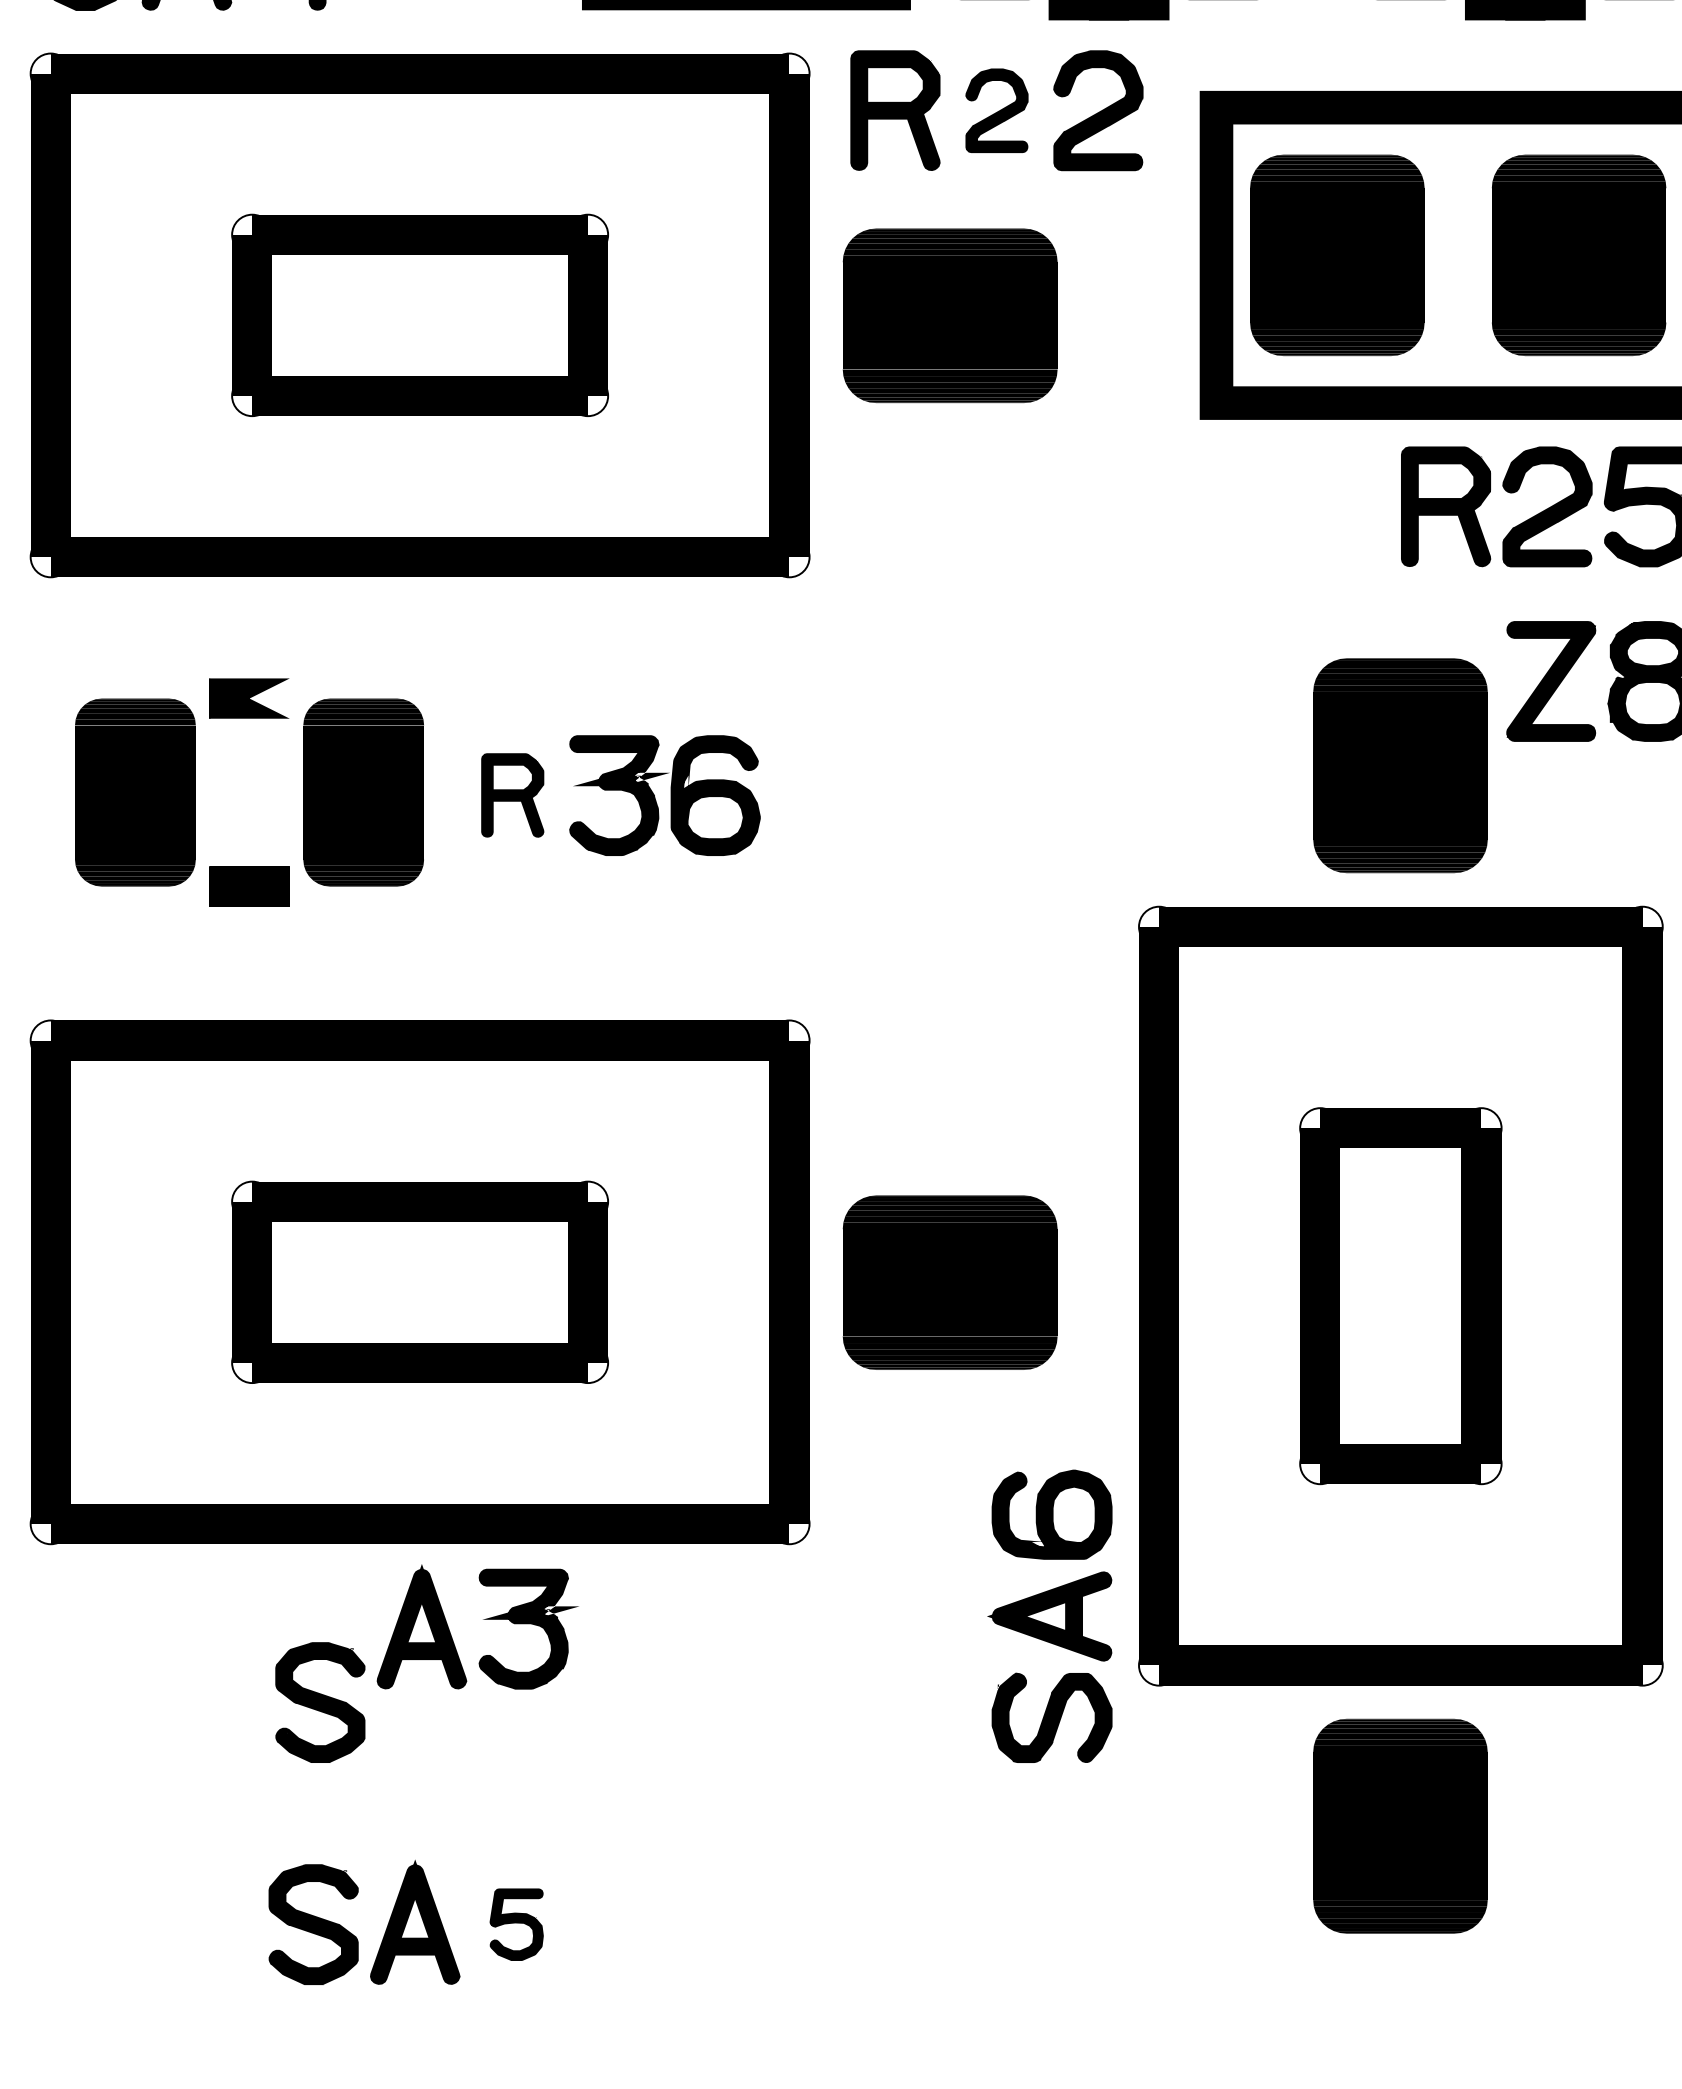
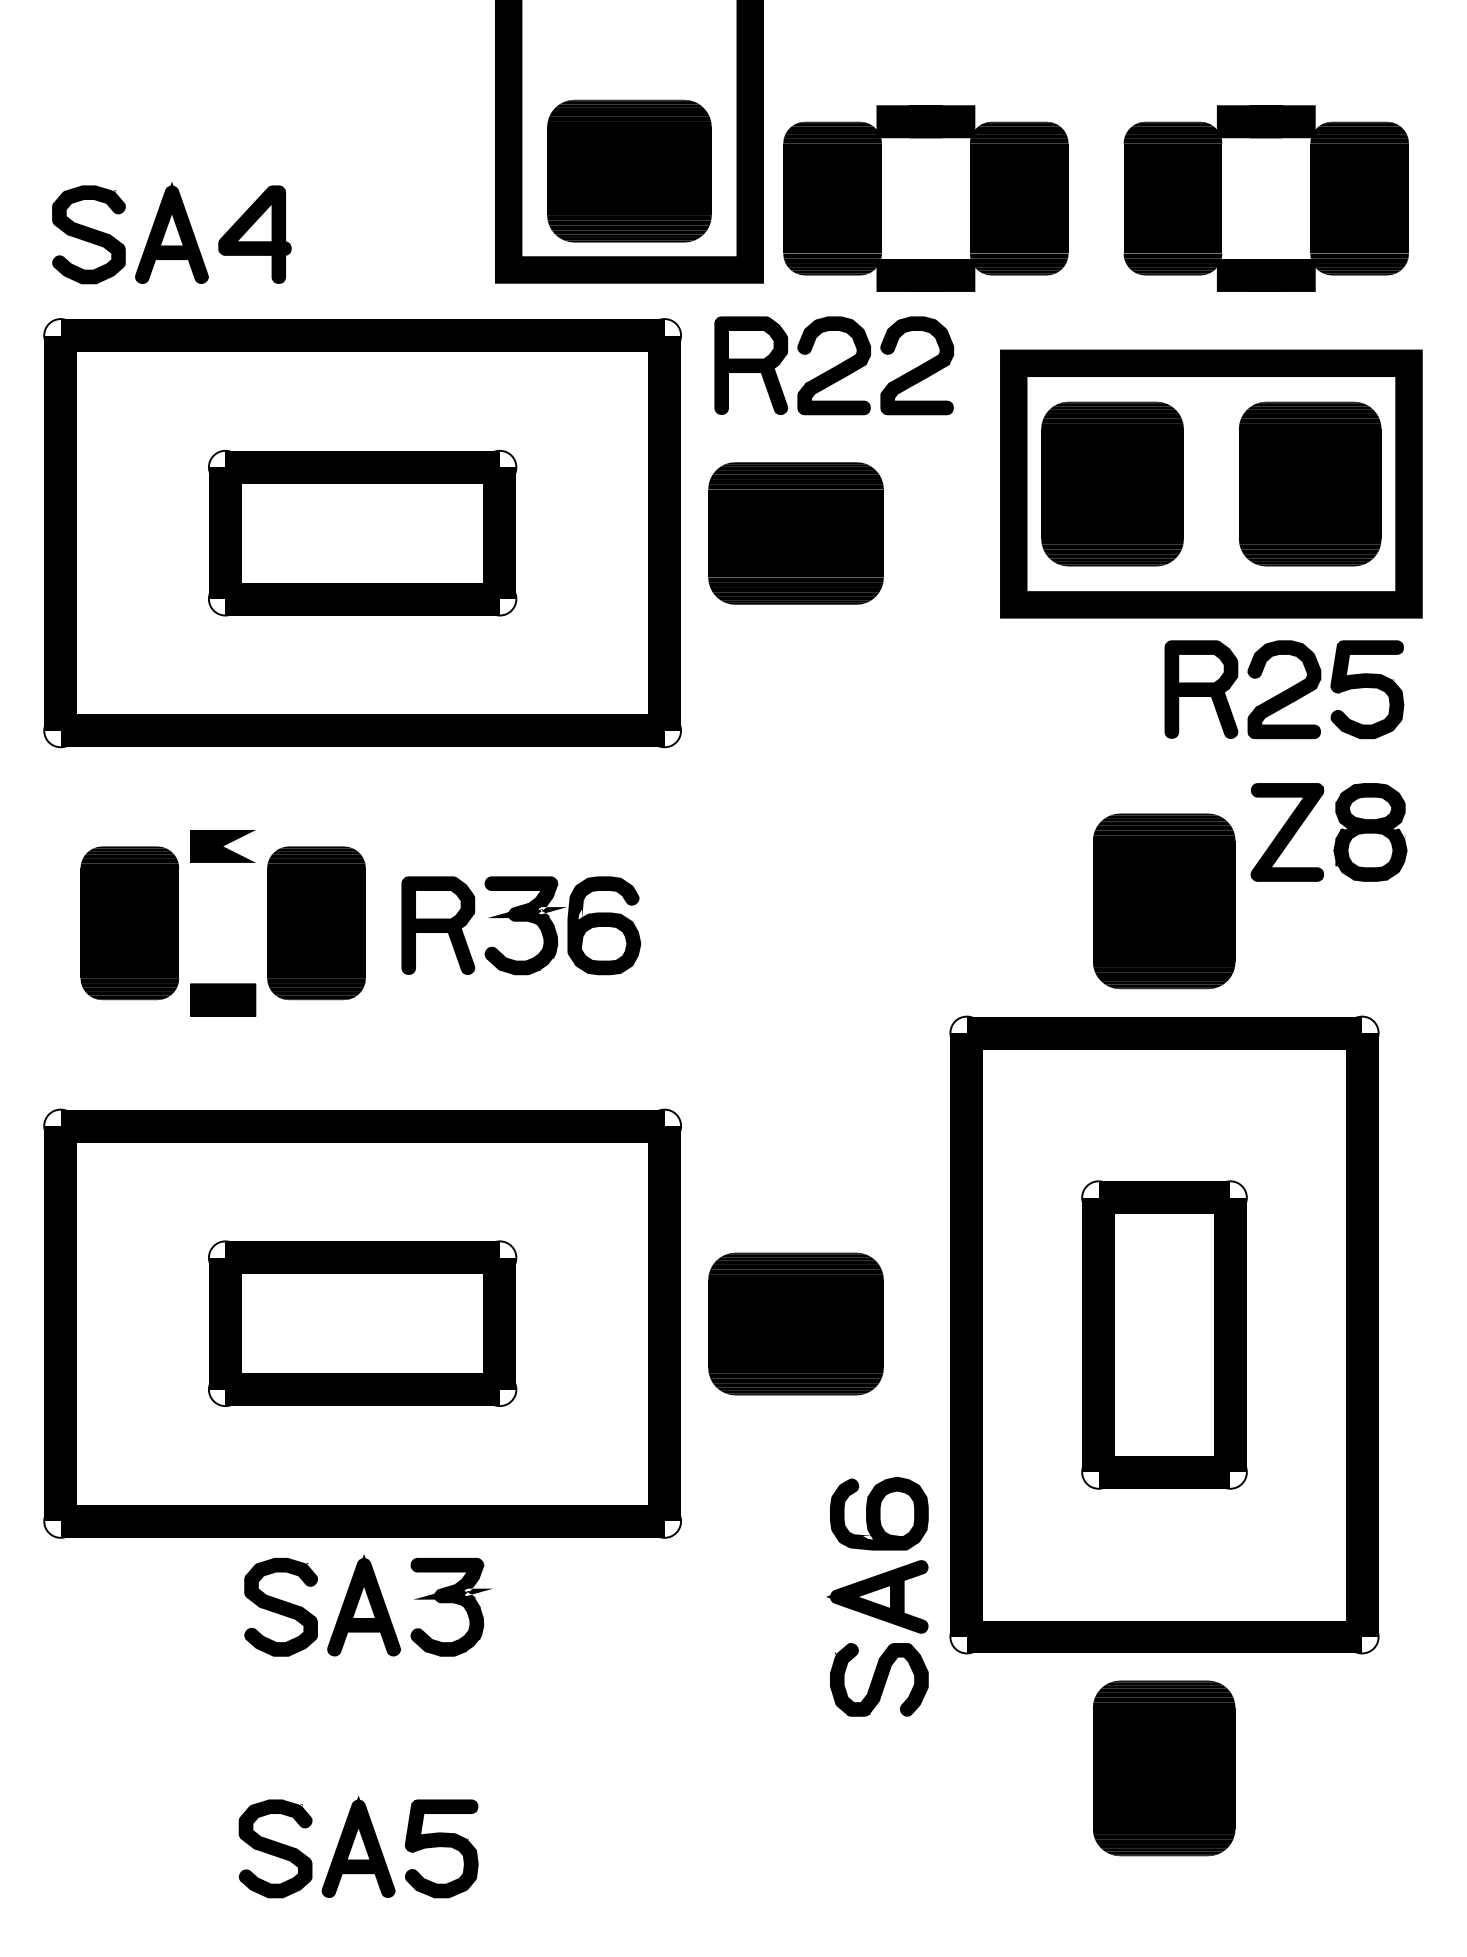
part: (997, 110) -> (834, 365), size x1.43
part: (512, 795) -> (438, 925), size x1.43
part: (319, 1702) -> (280, 1607), moved
part: (516, 1924) -> (441, 1848), size x1.67

